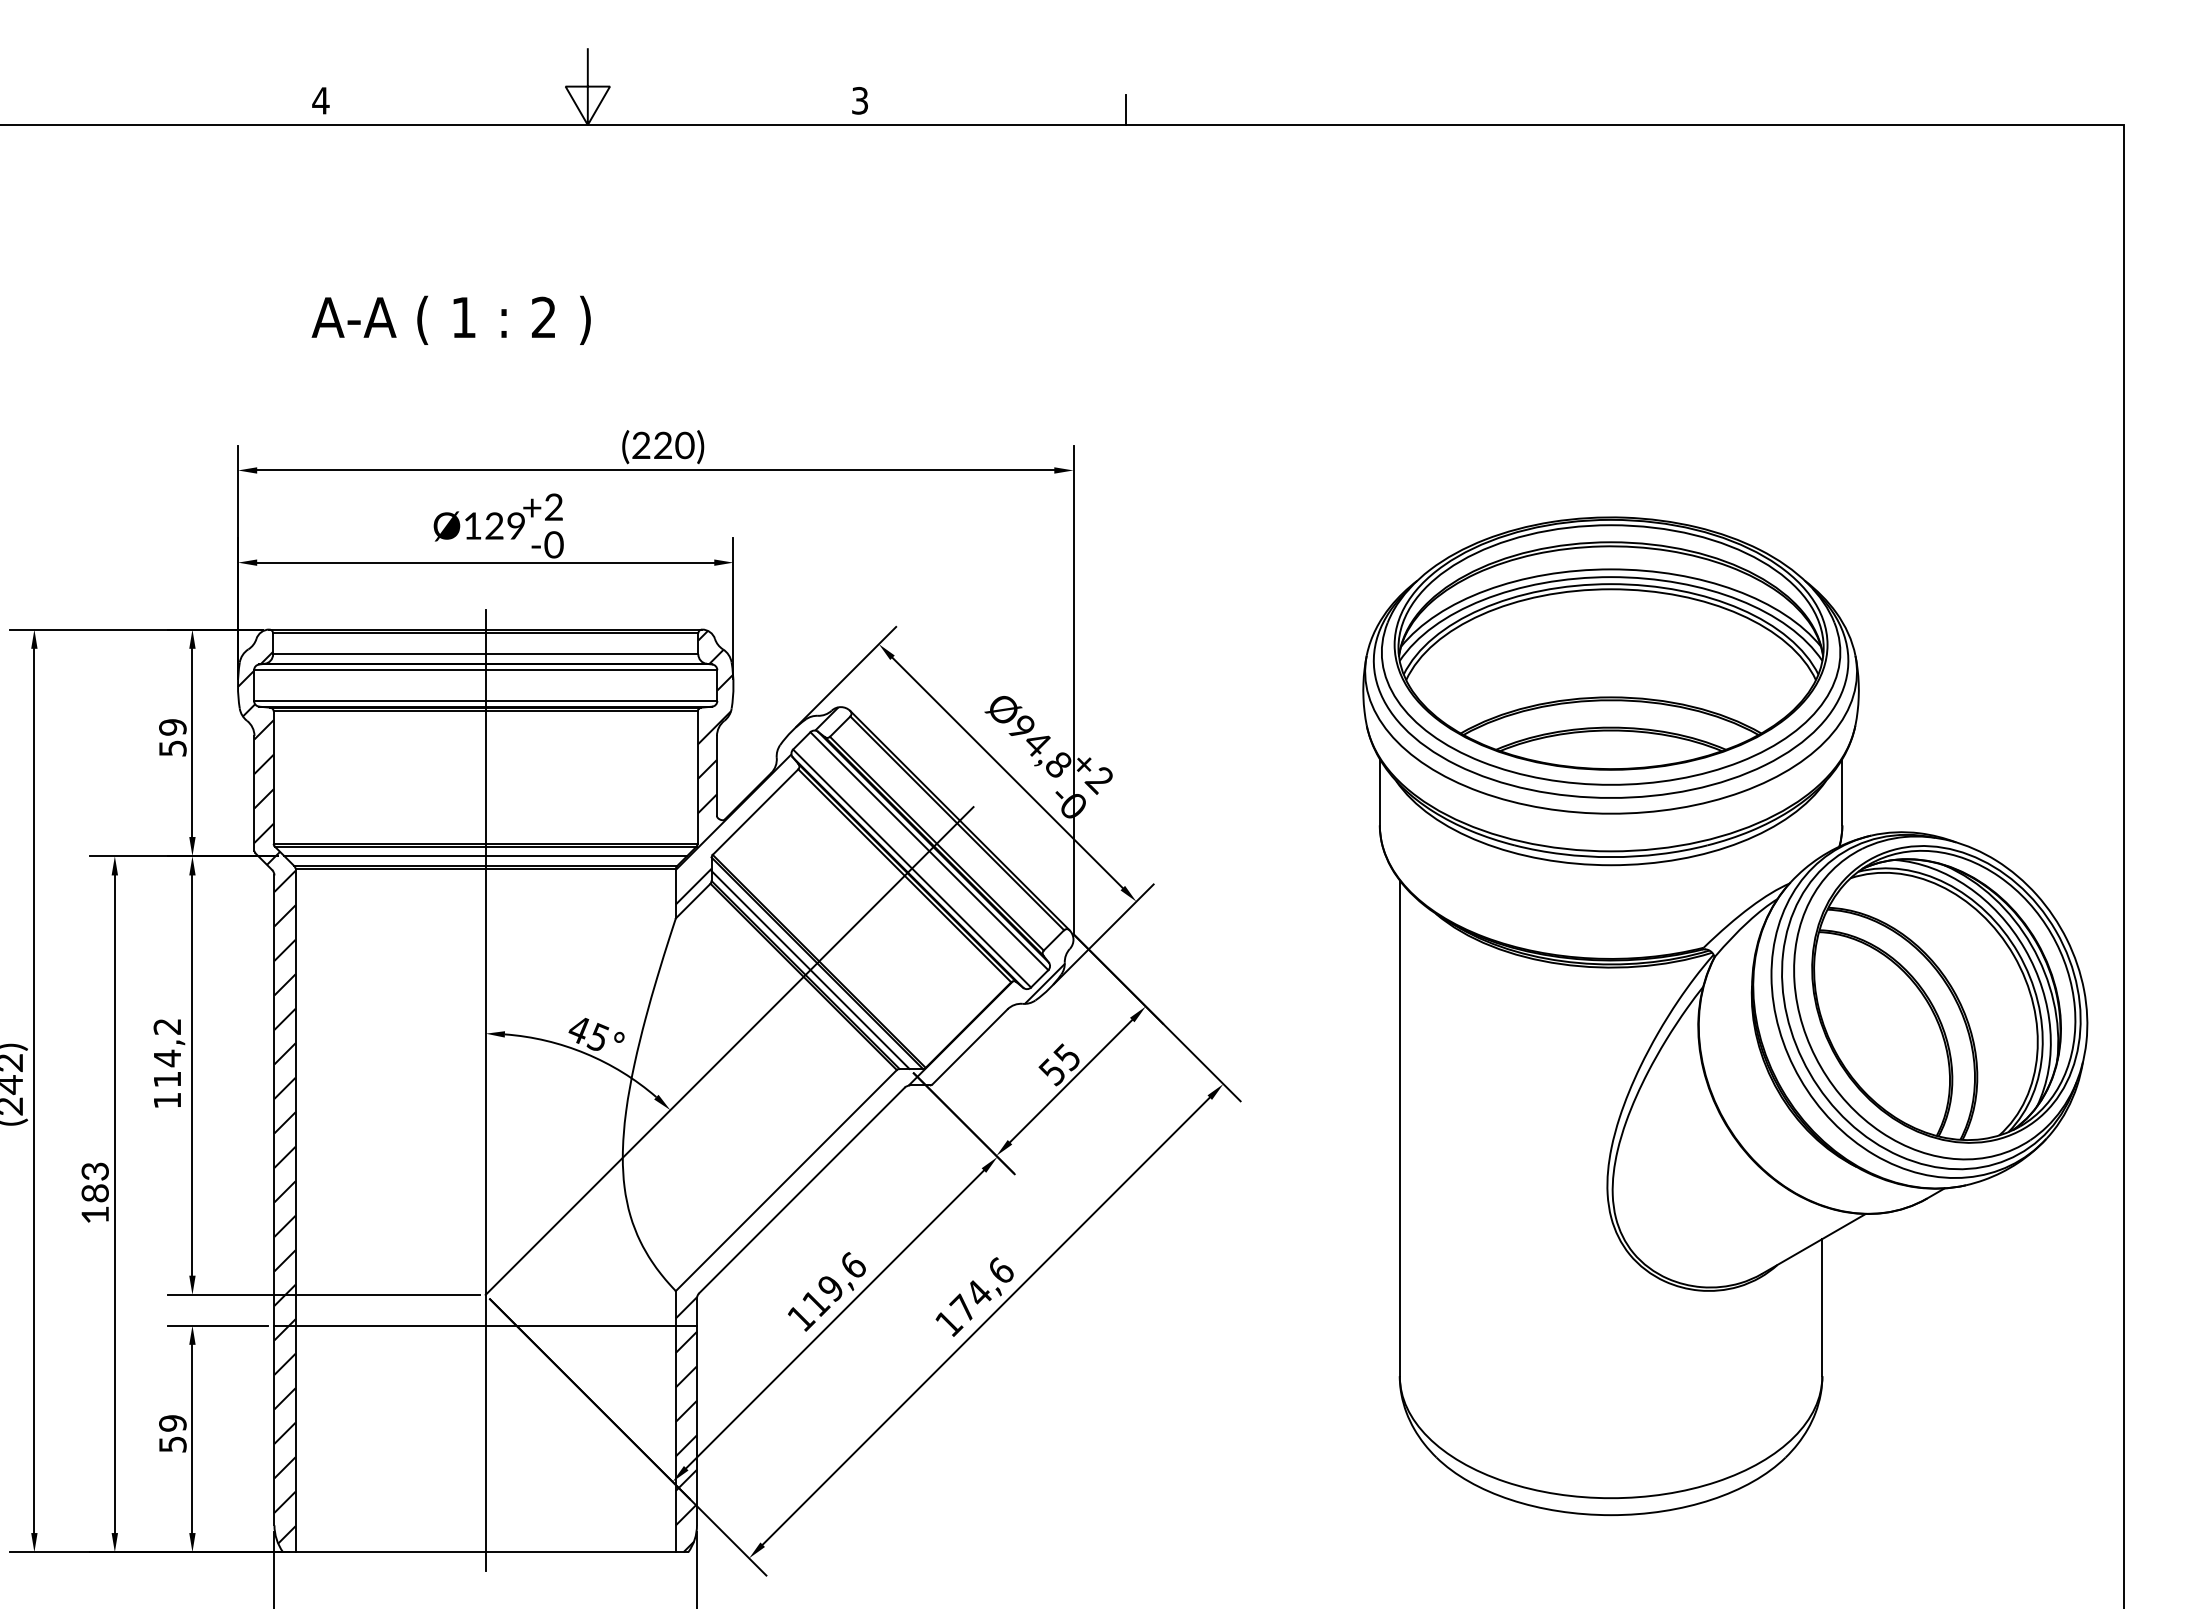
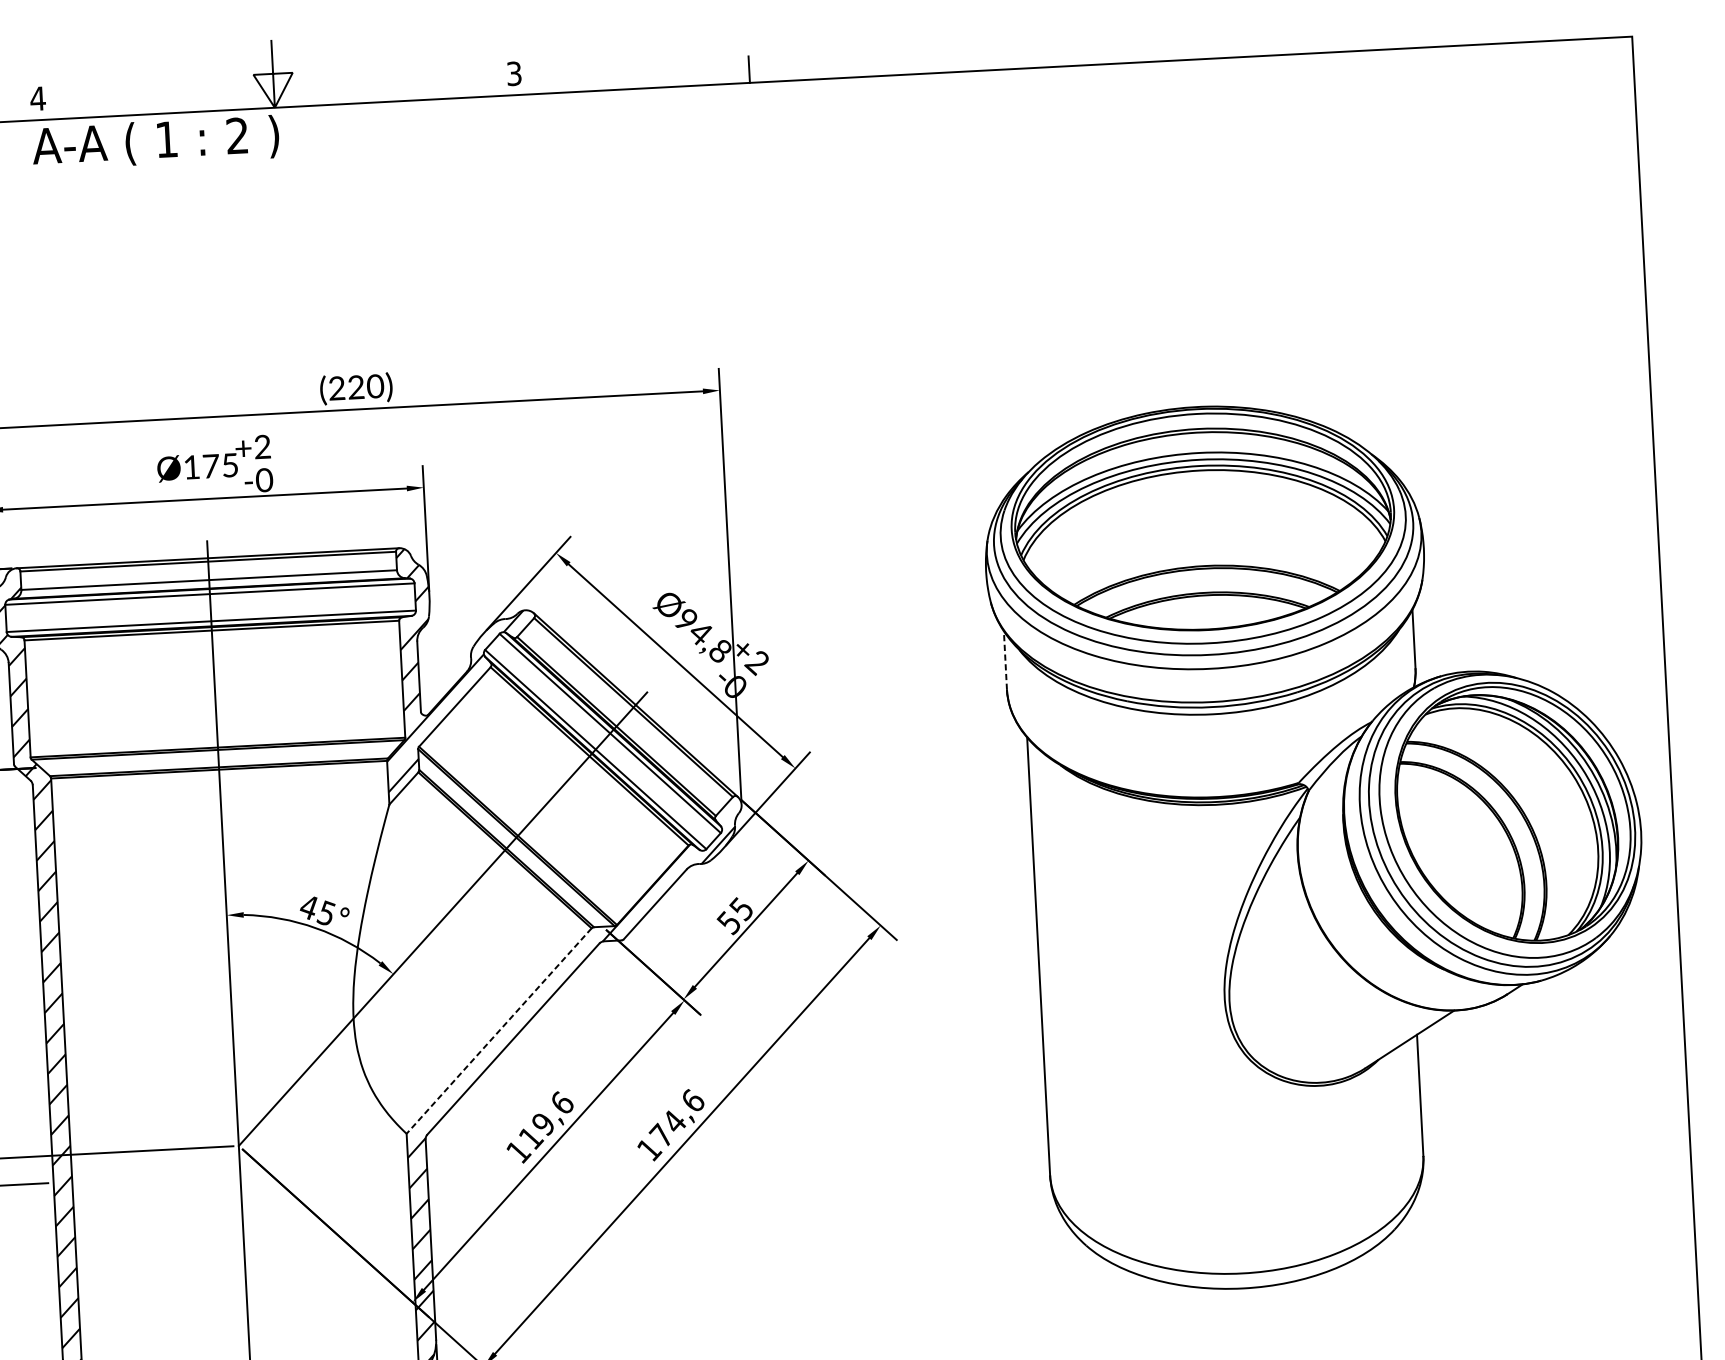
text: (450, 319) -> (155, 141), moved
text: (504, 525) -> (219, 465), Ø129 -> Ø175
line: (1379, 791) -> (1005, 659), solid -> dashed
line: (485, 856) -> (218, 758), removed
line: (810, 969) -> (510, 843), removed
line: (786, 1180) -> (499, 1030), solid -> dashed
line: (485, 1325) -> (240, 1173), removed

